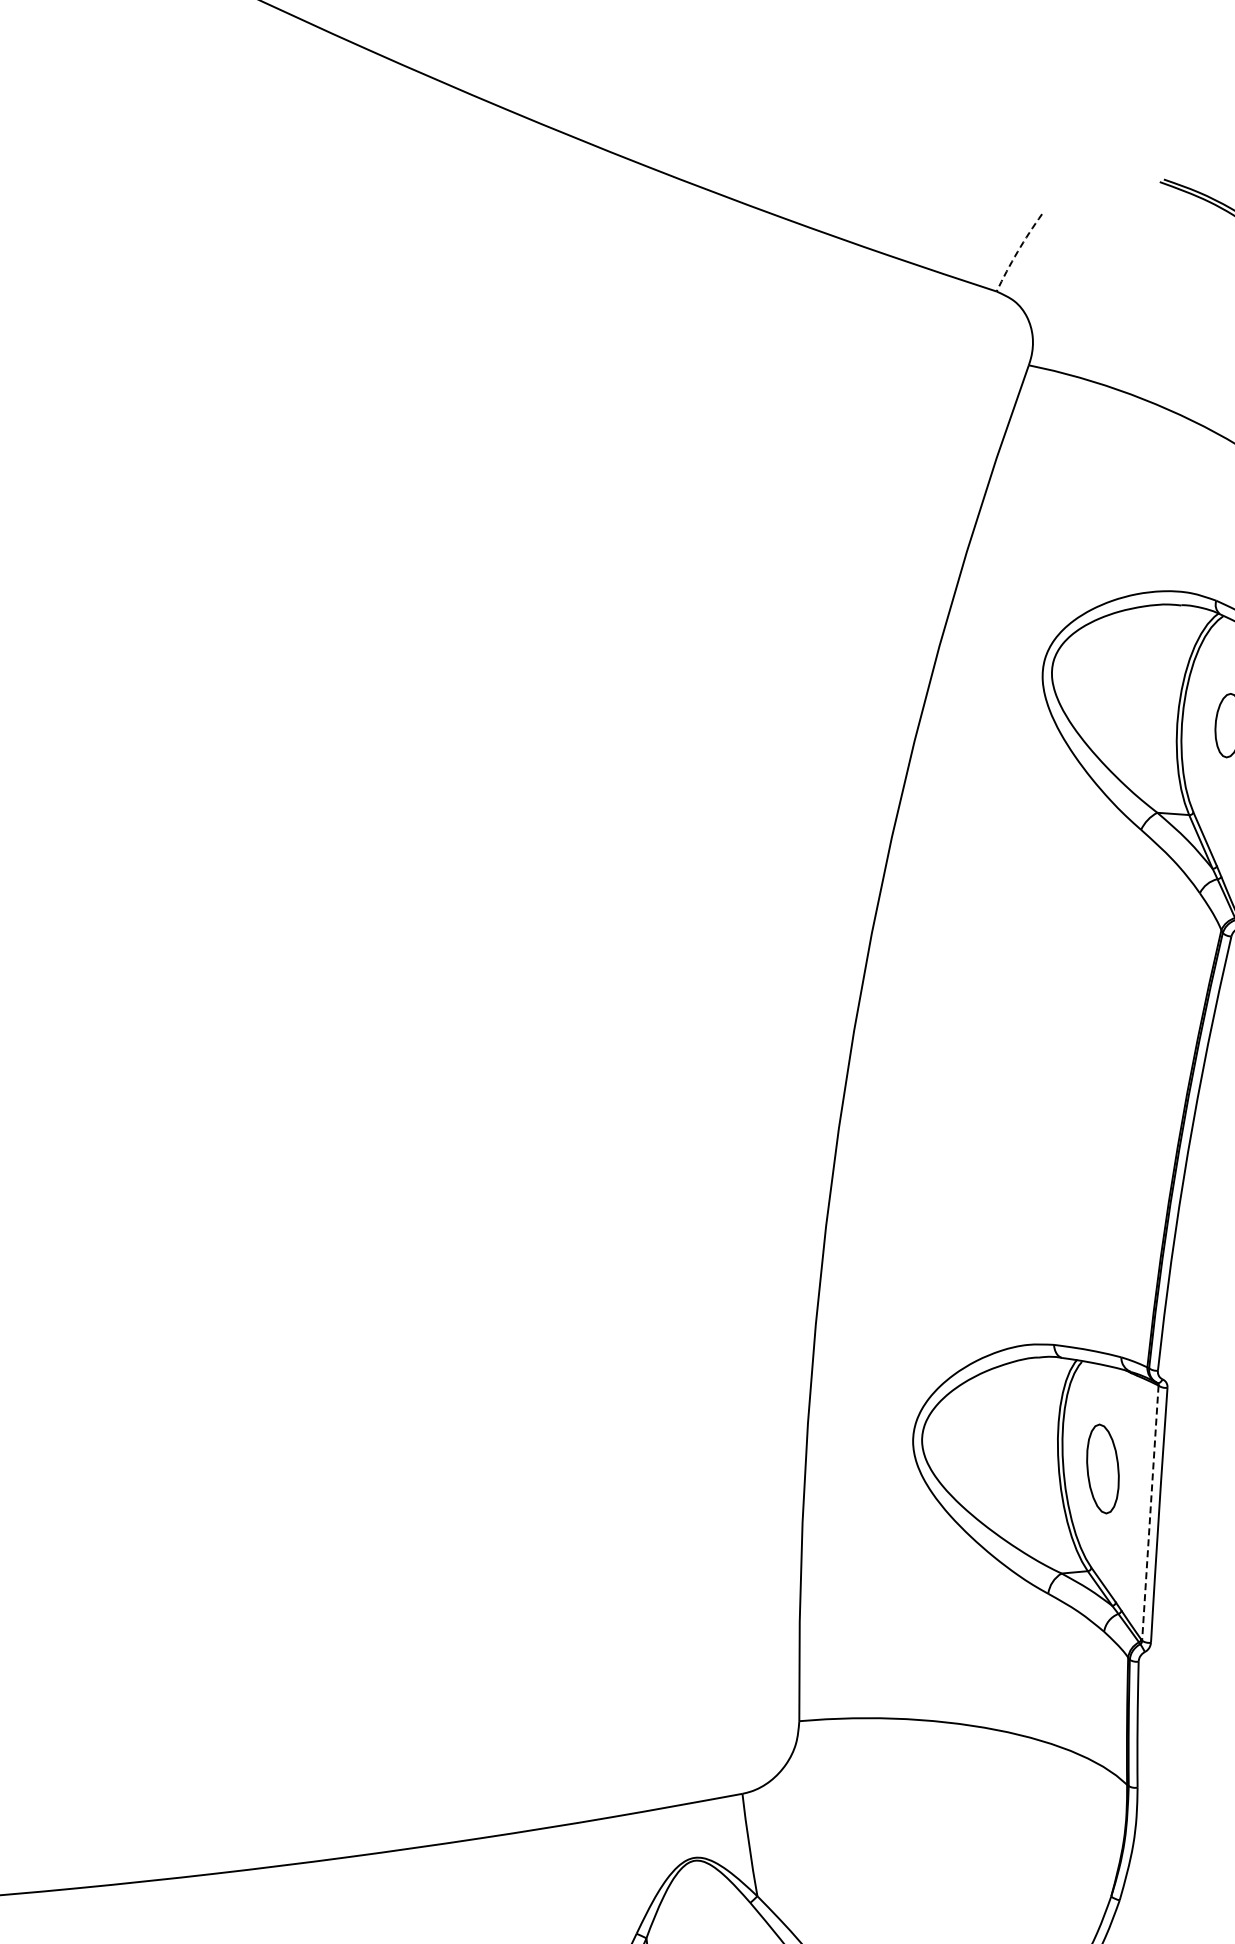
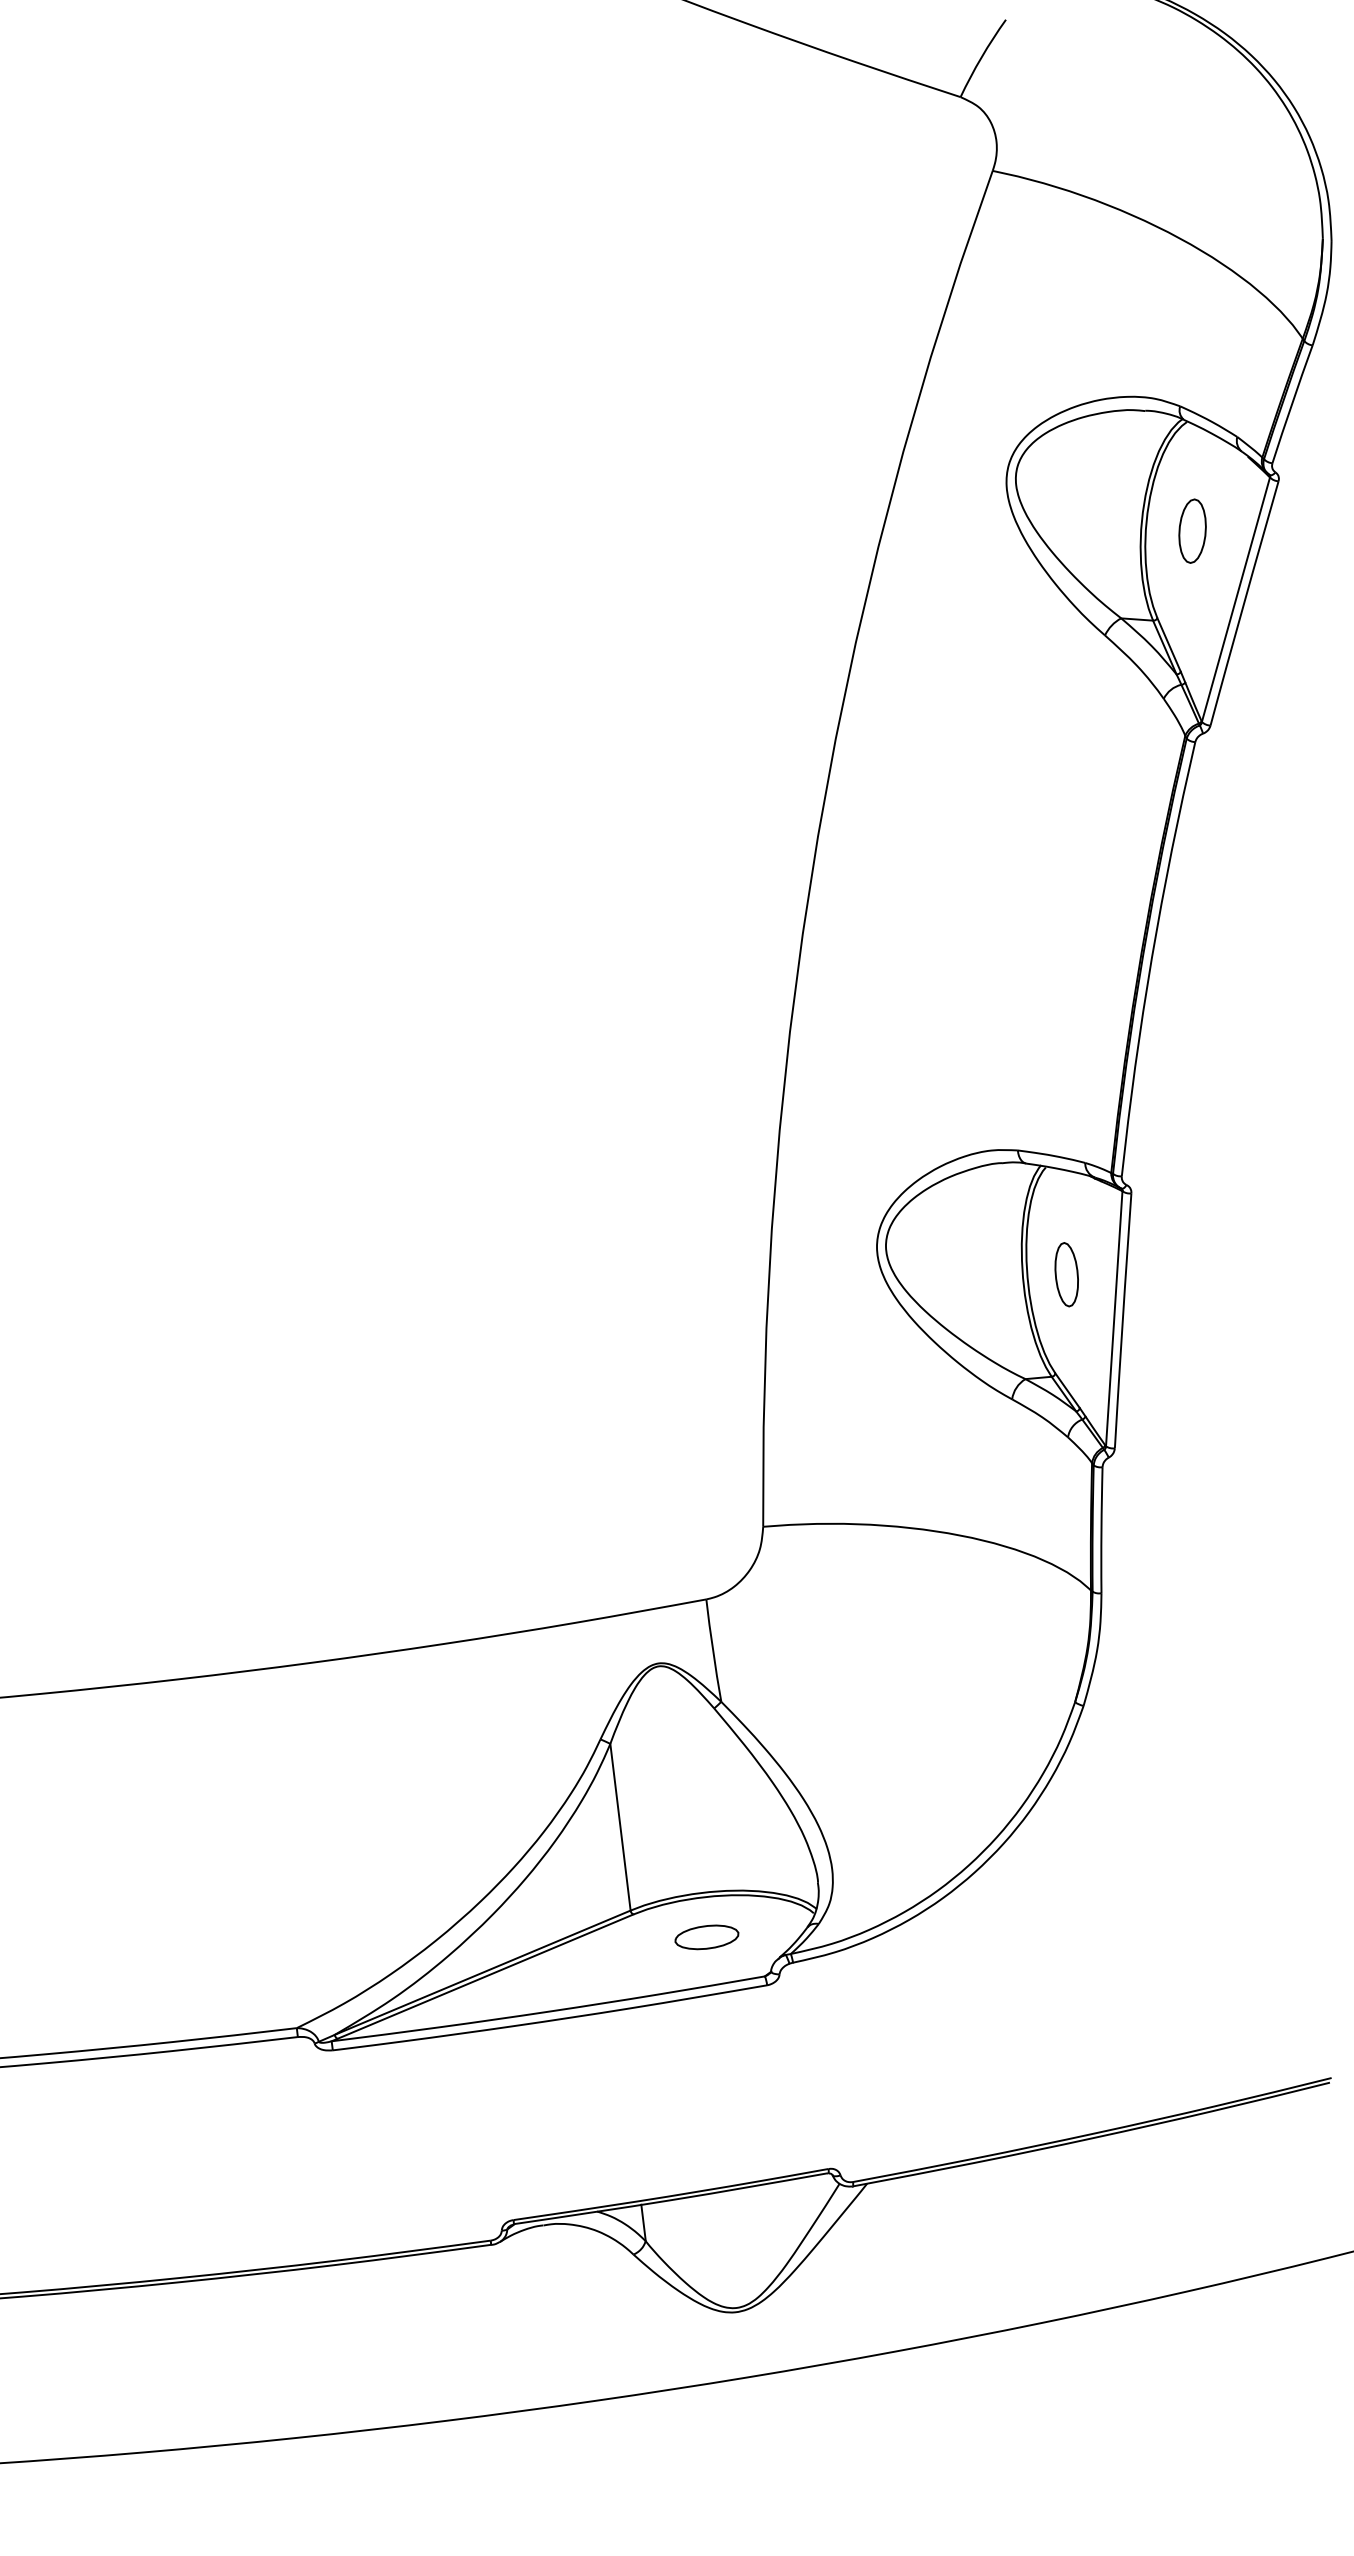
arc: (1017, 251) -> (981, 57), dashed -> solid
part: (1102, 1468) -> (1066, 1274), size x0.71
line: (1150, 1512) -> (1114, 1318), dashed -> solid

